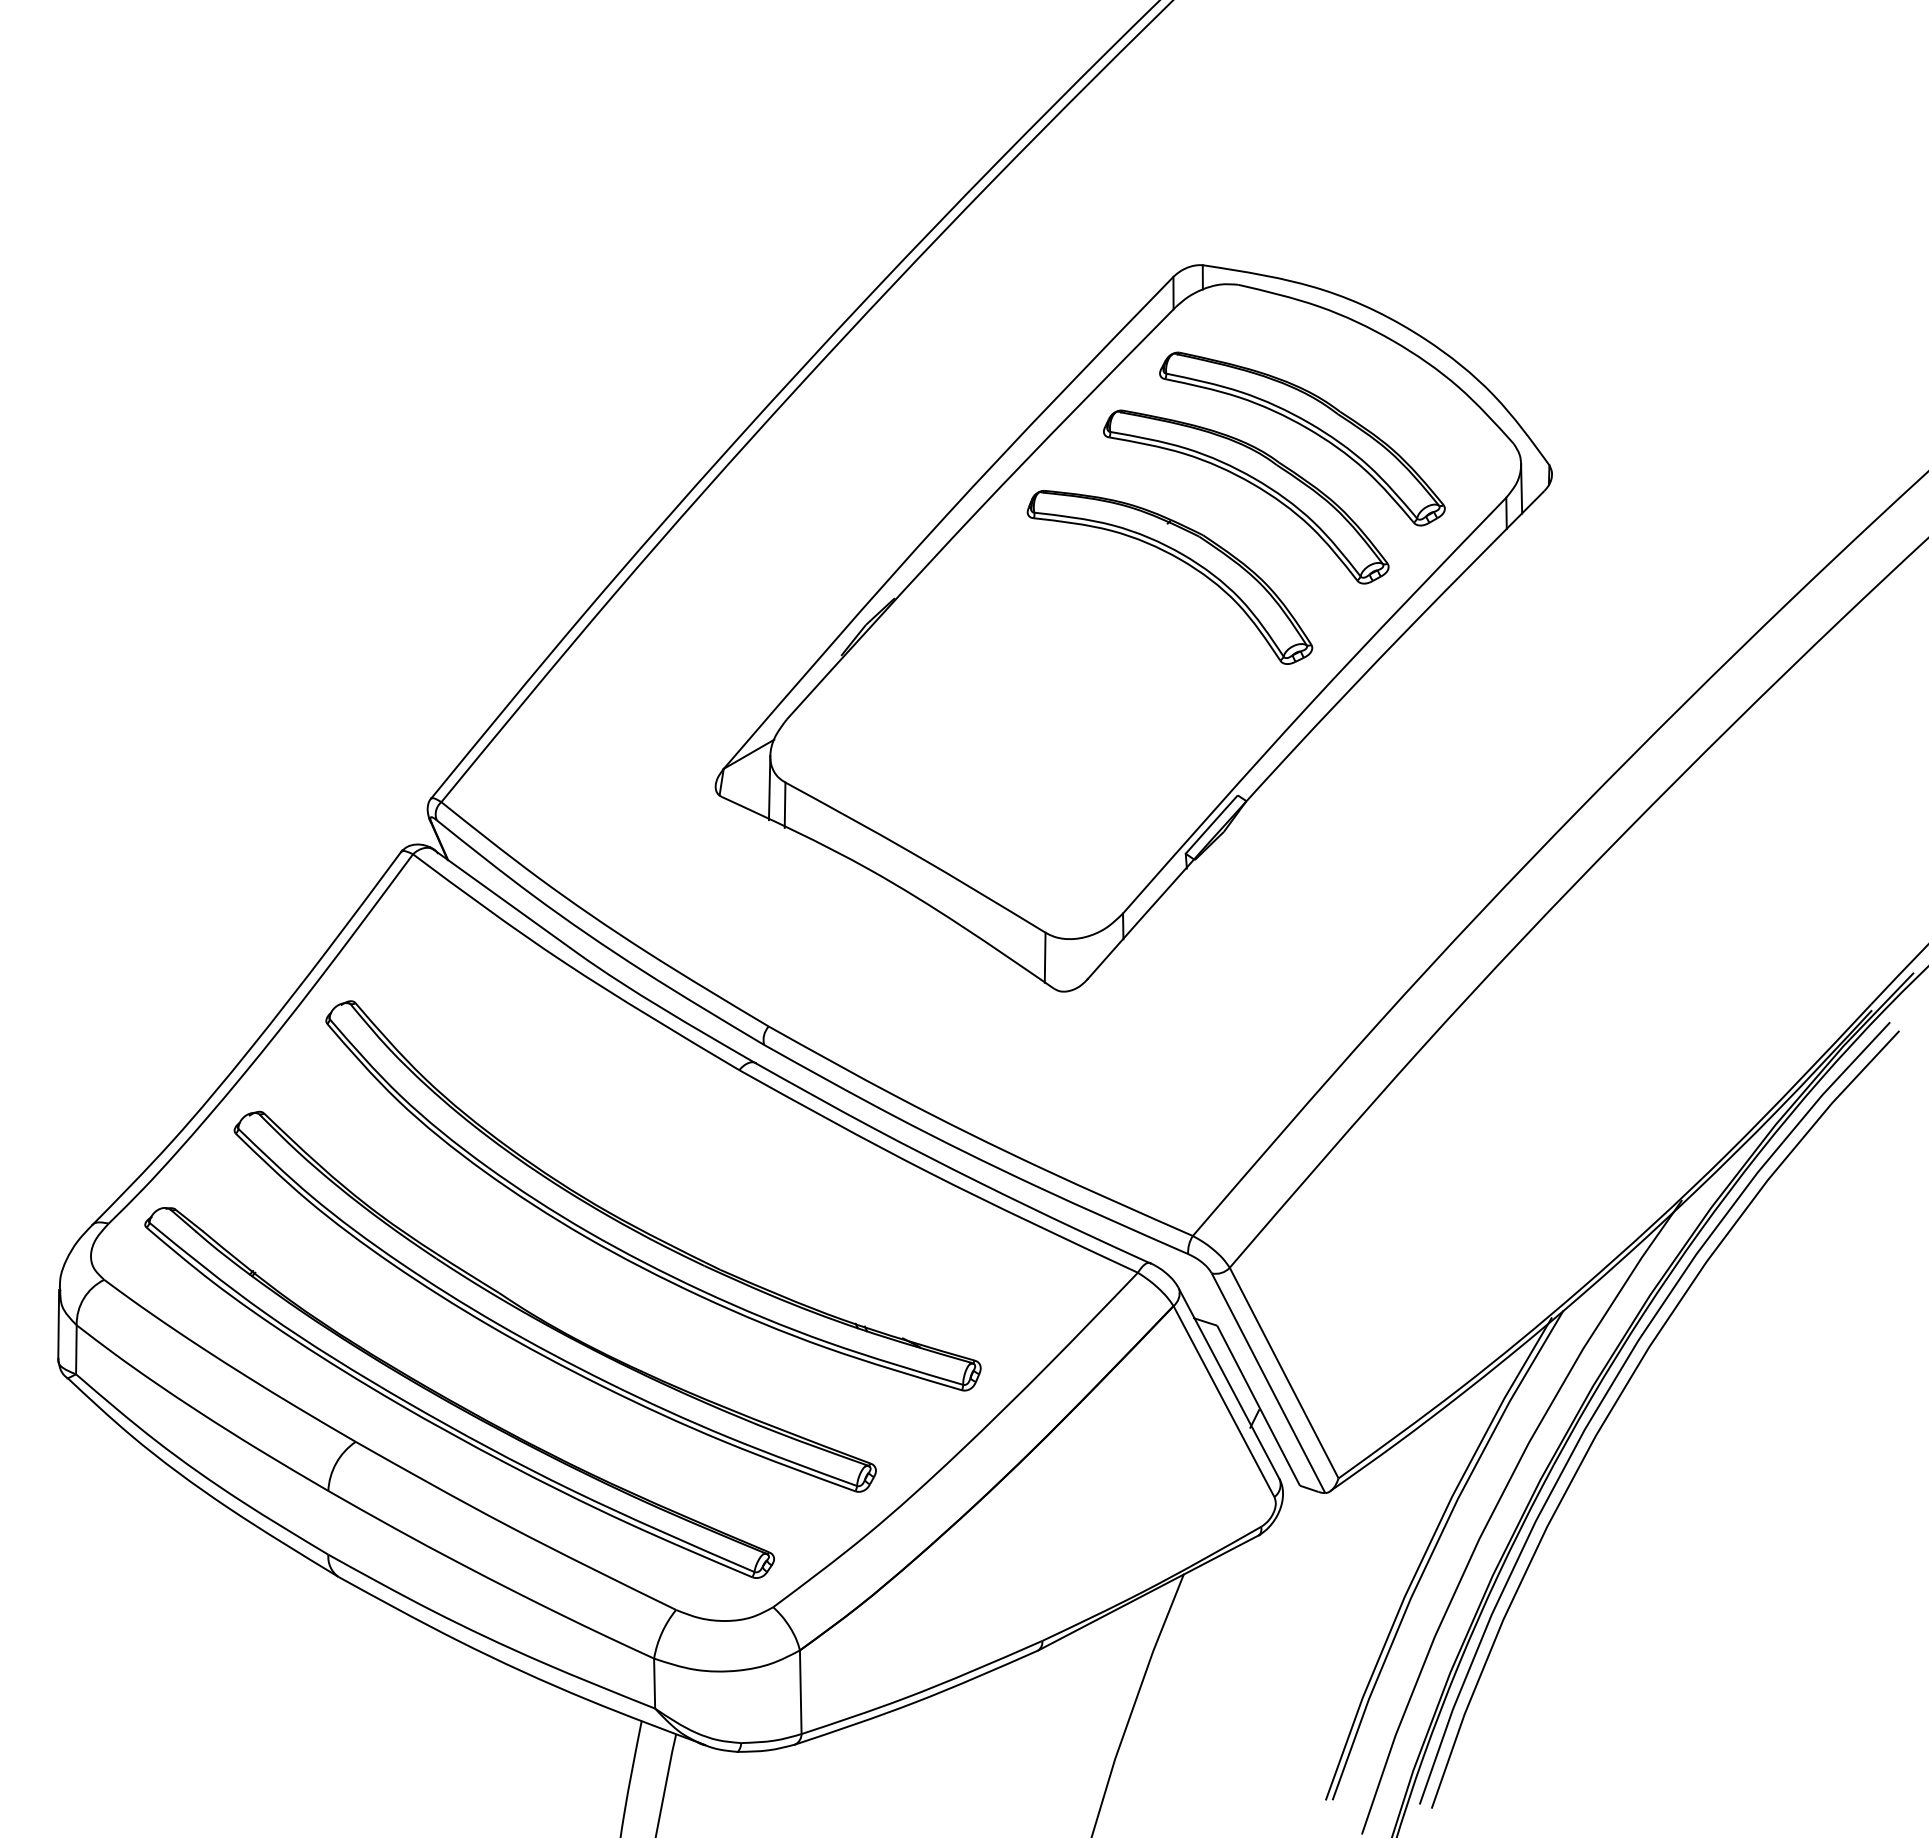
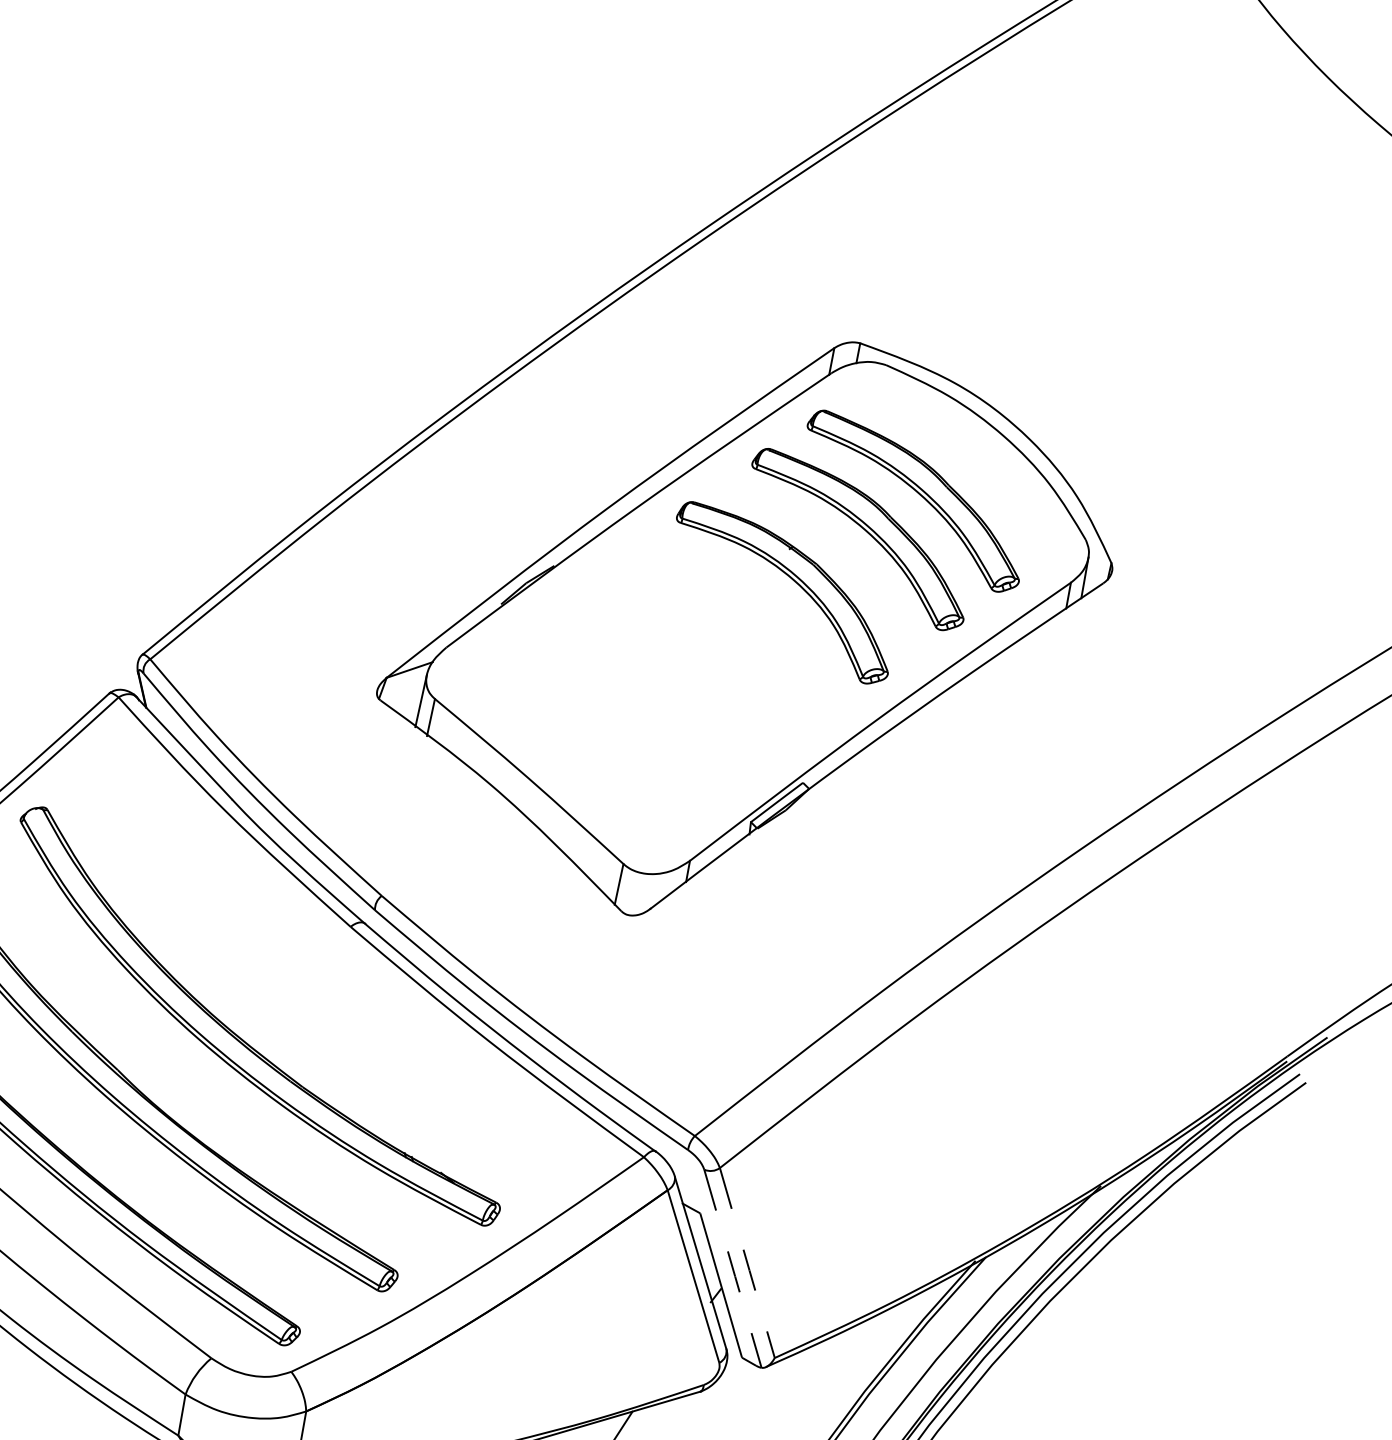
line: (1284, 1374) -> (747, 1264), solid -> dashed
line: (1268, 1383) -> (732, 1268), solid -> dashed

